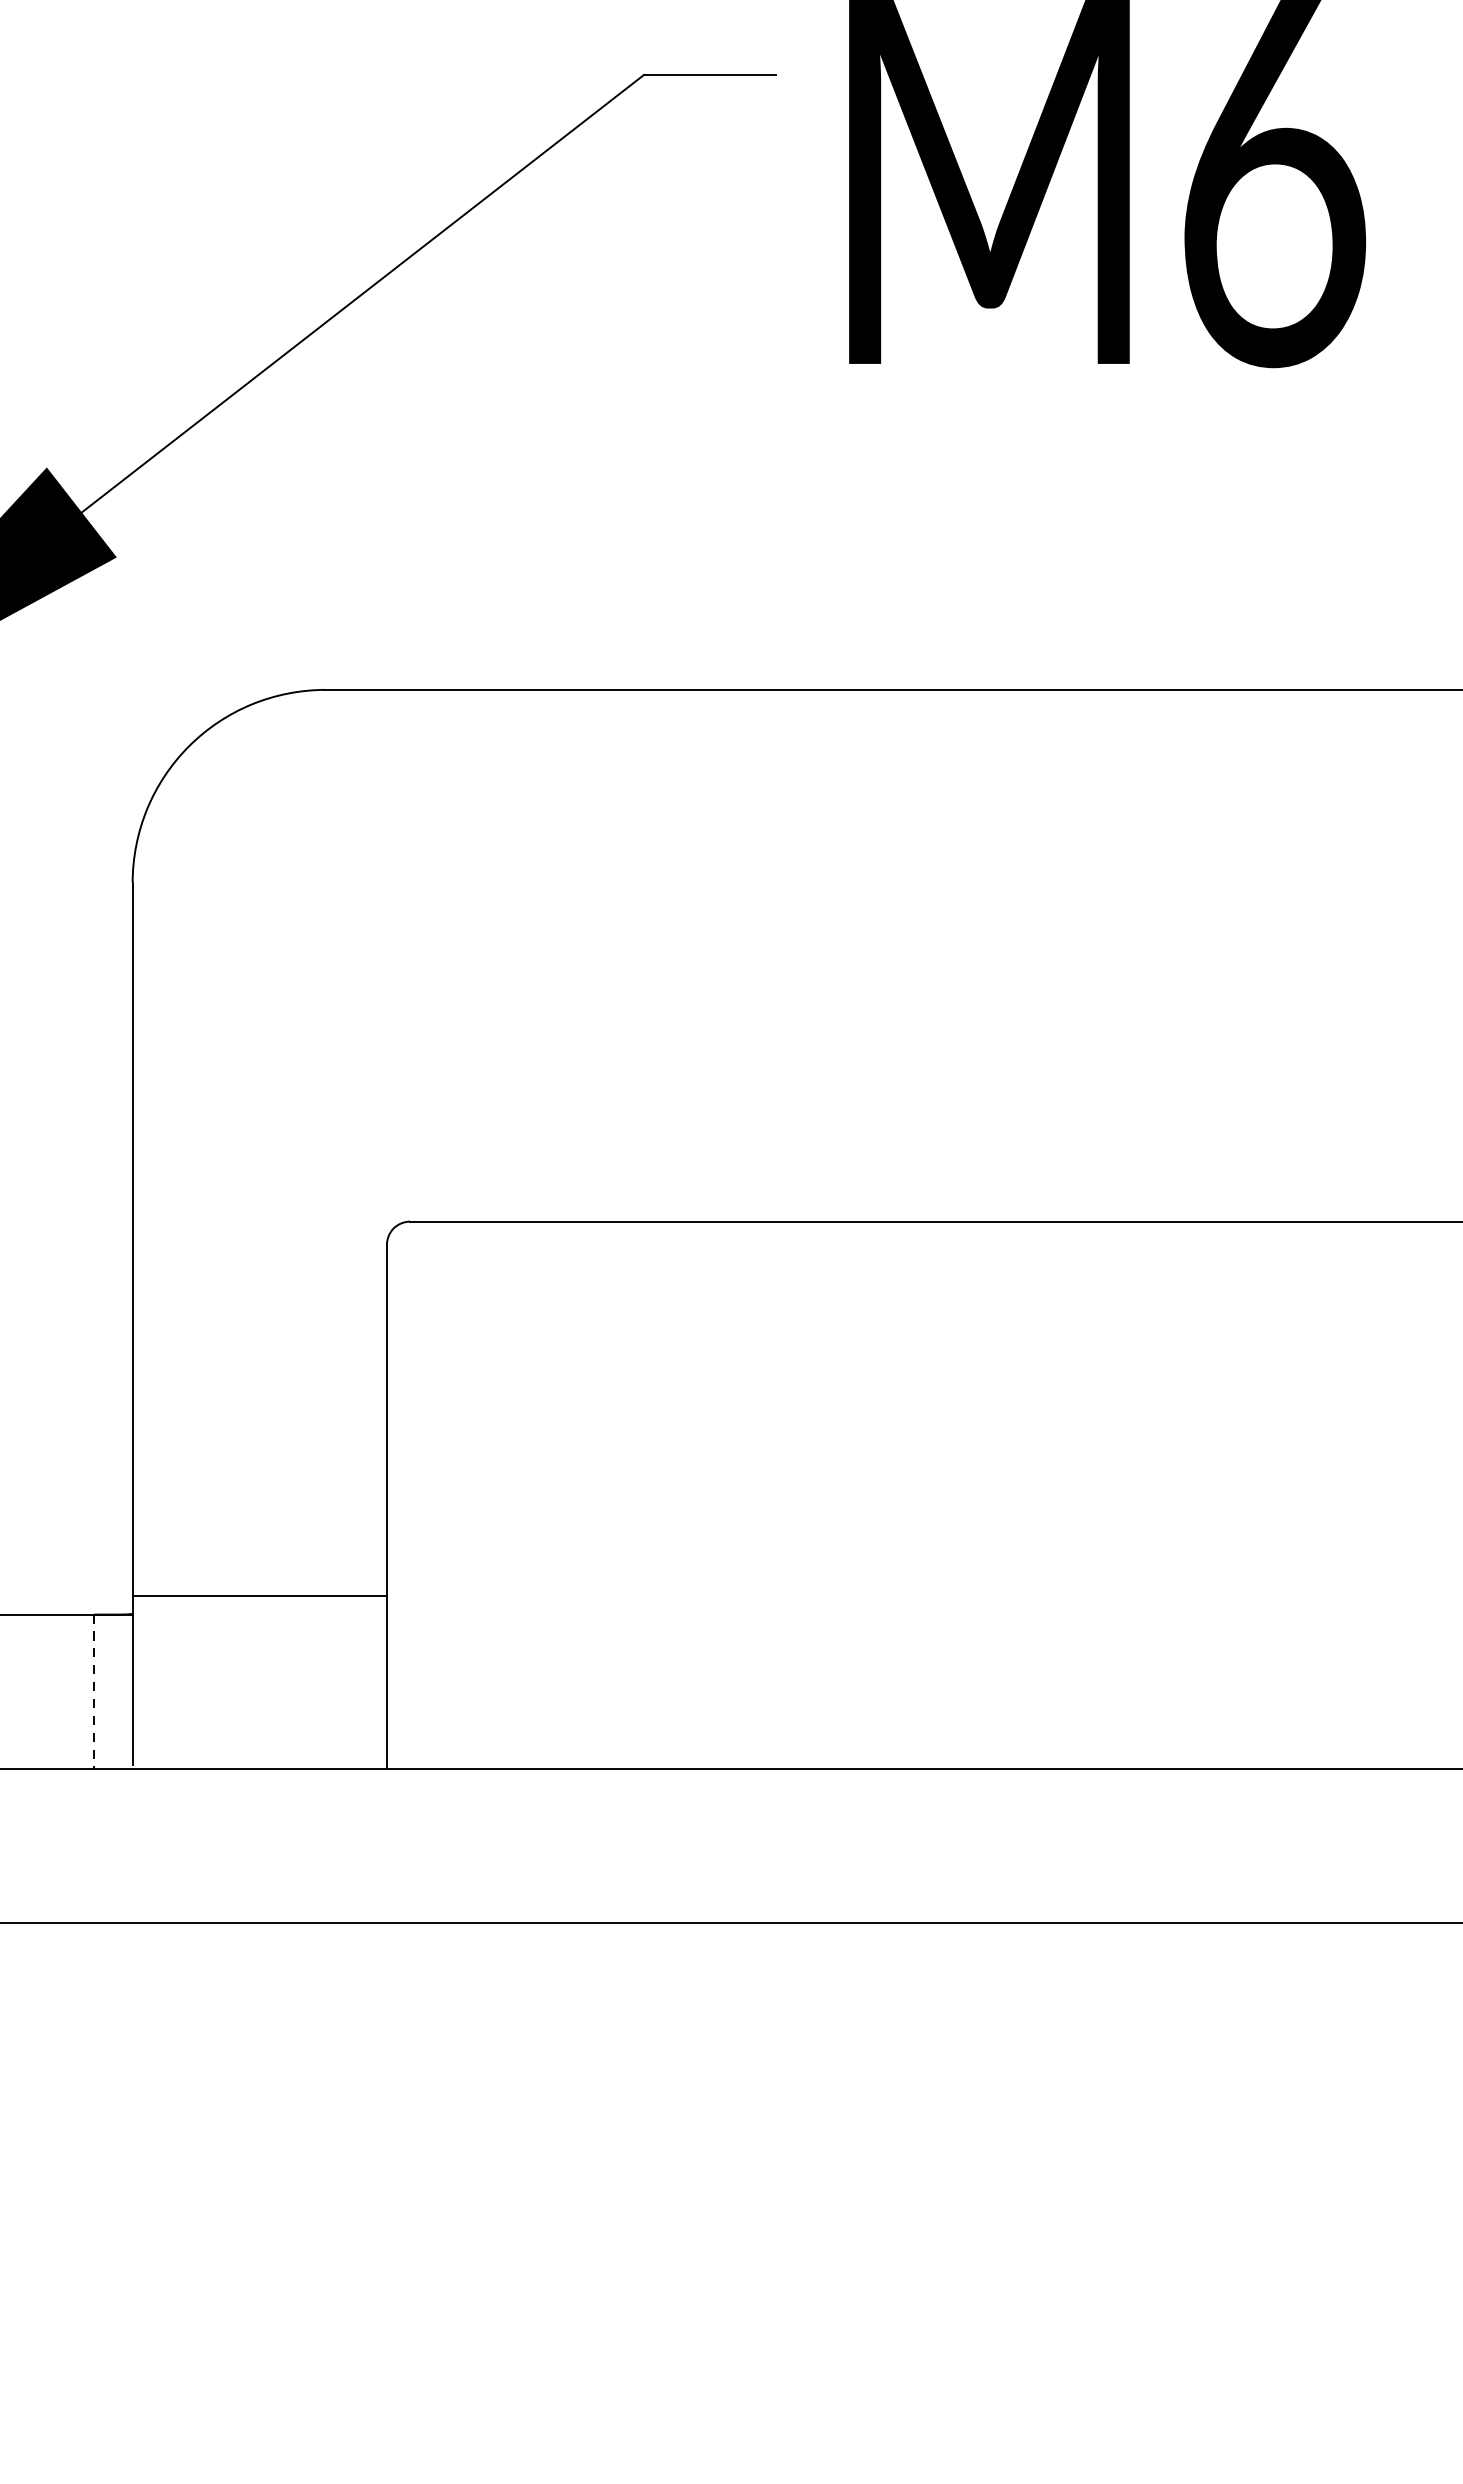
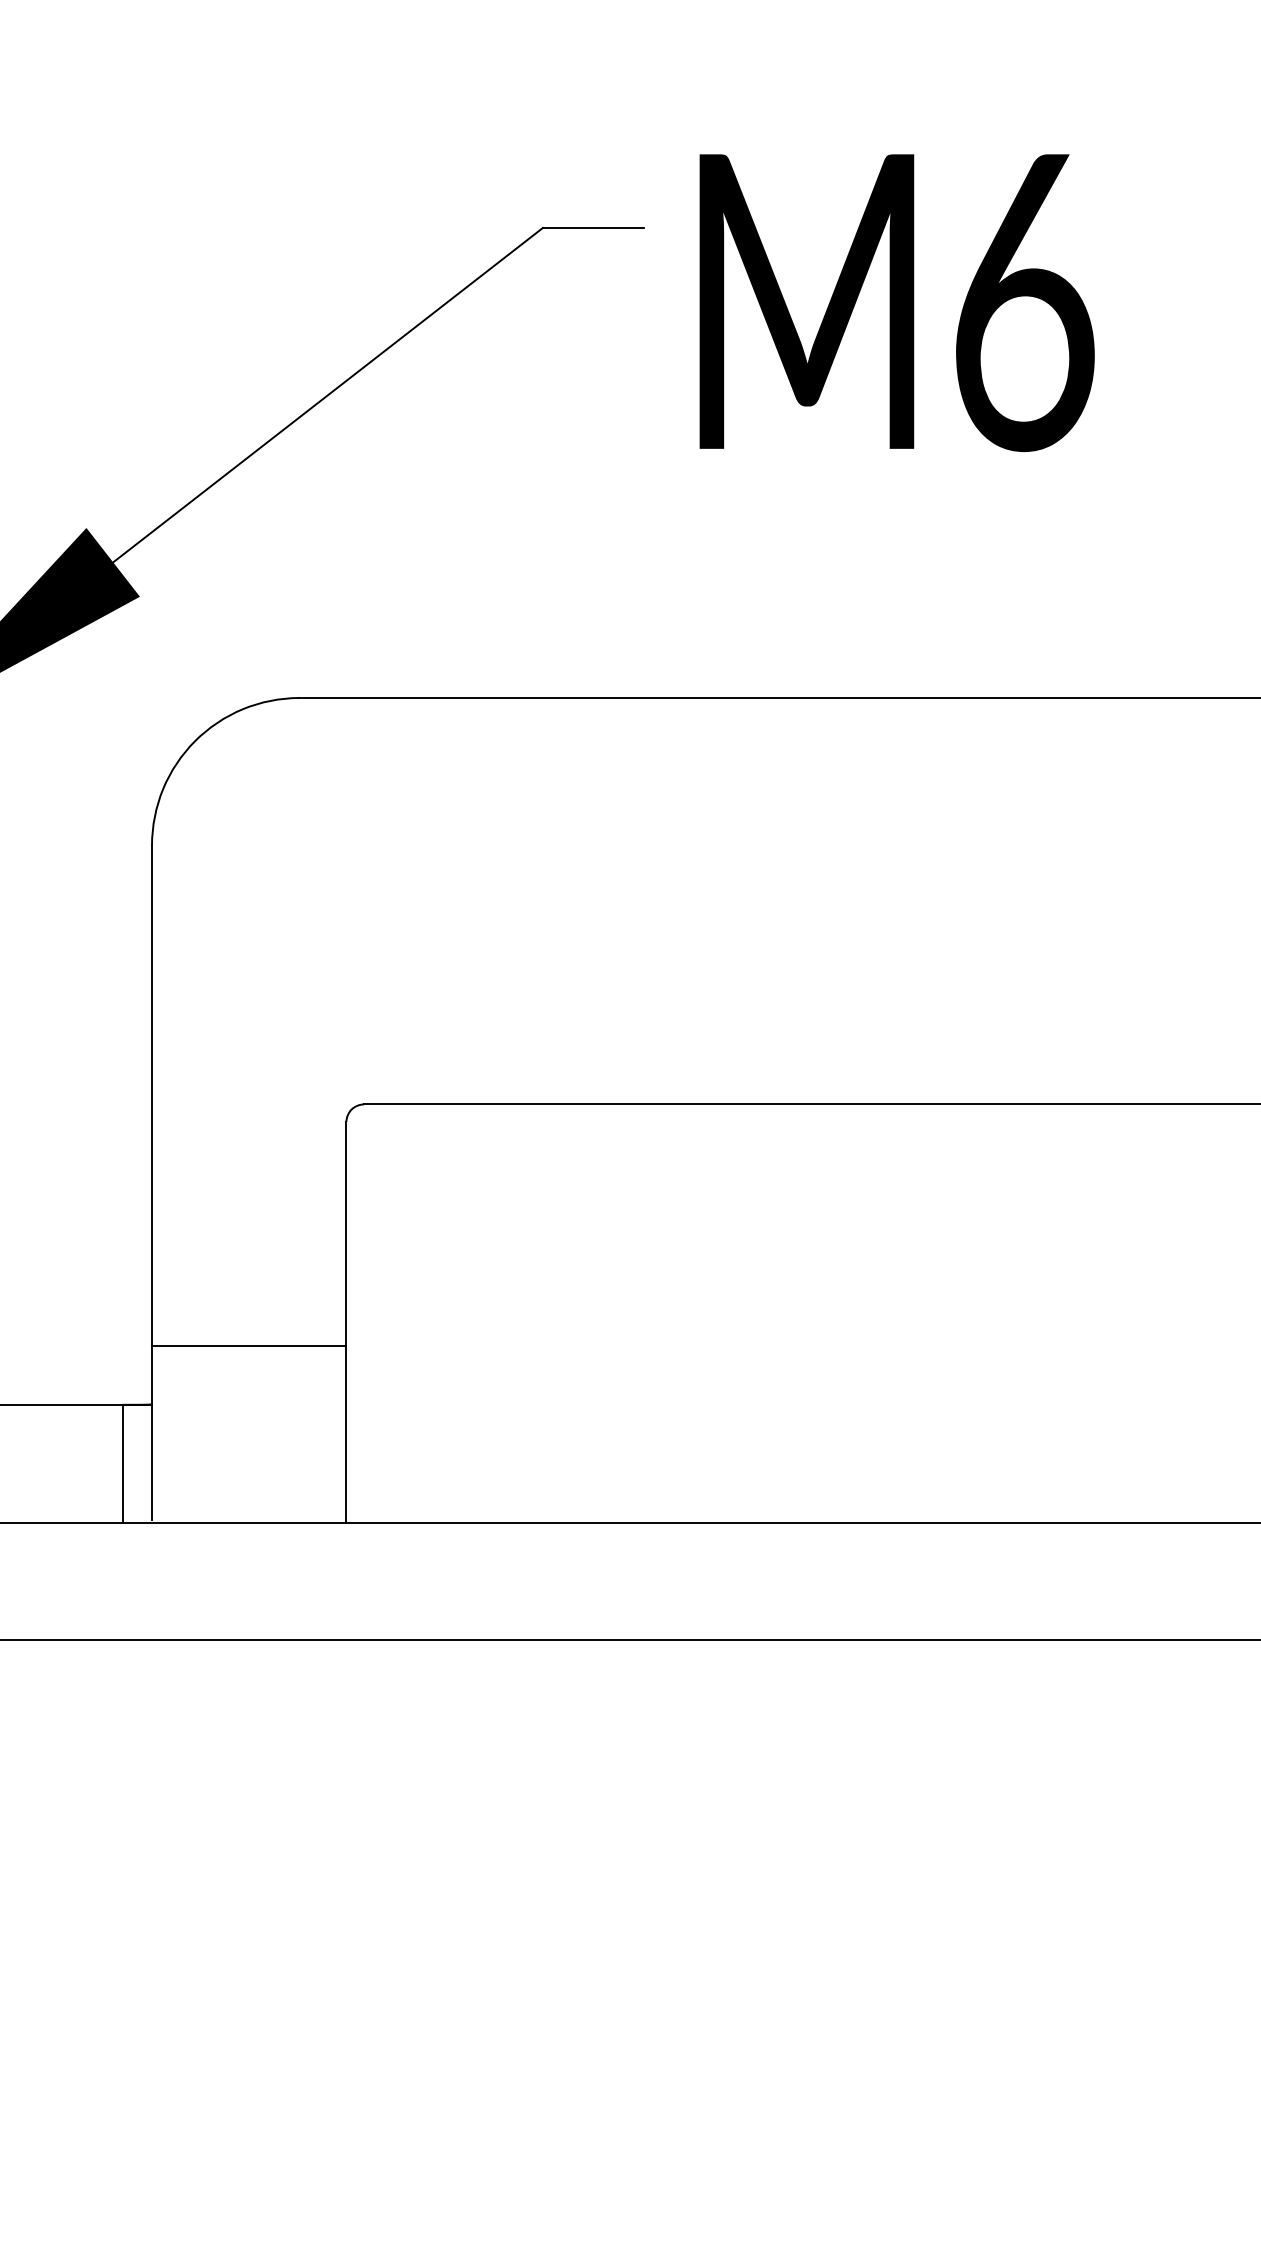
line: (260, 1595) -> (249, 1345), moved
line: (94, 1691) -> (122, 1463), dashed -> solid

